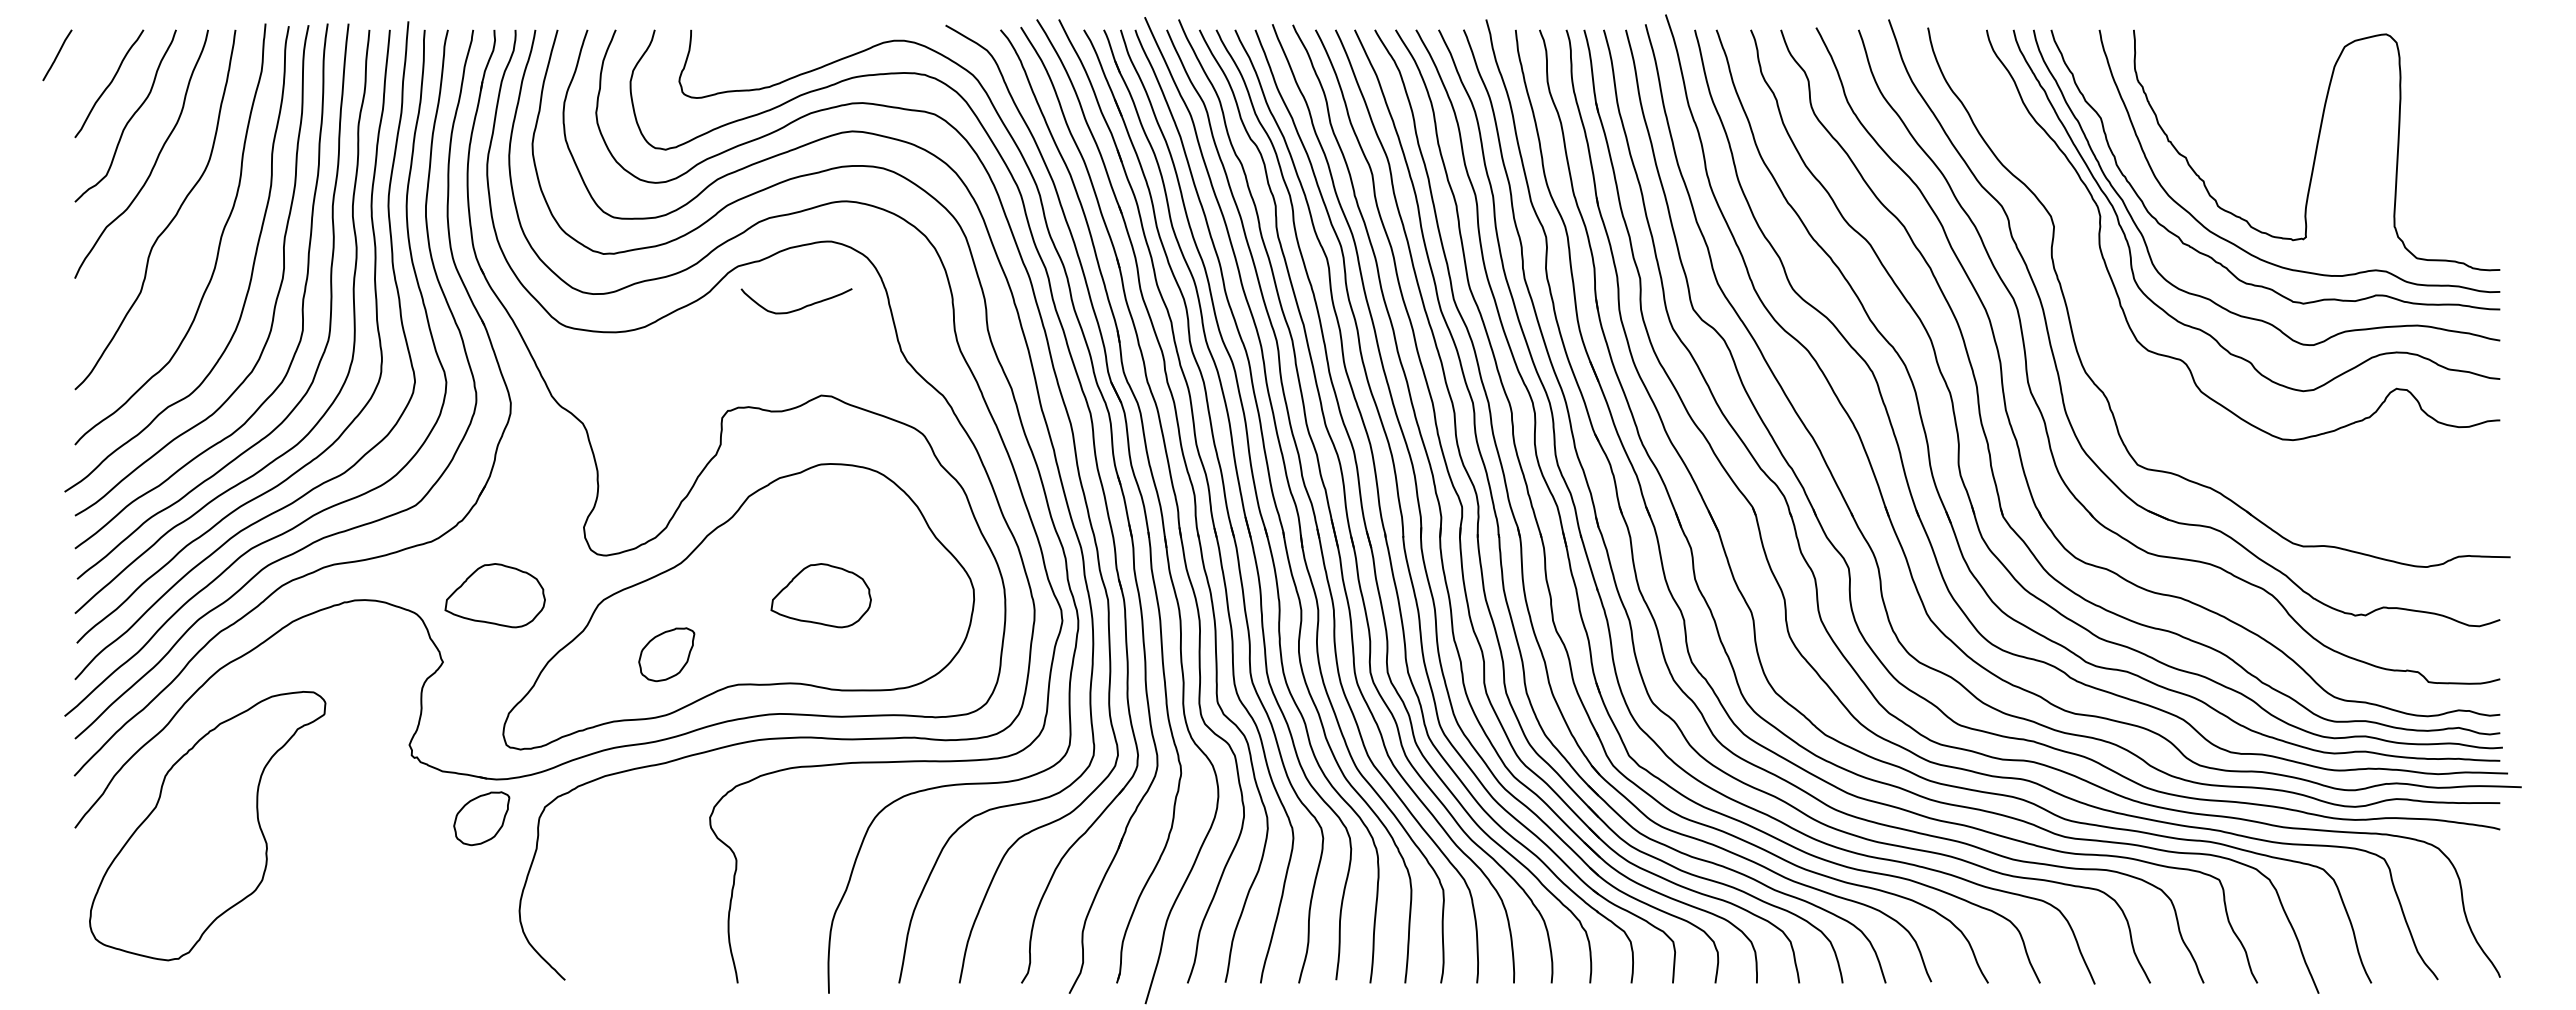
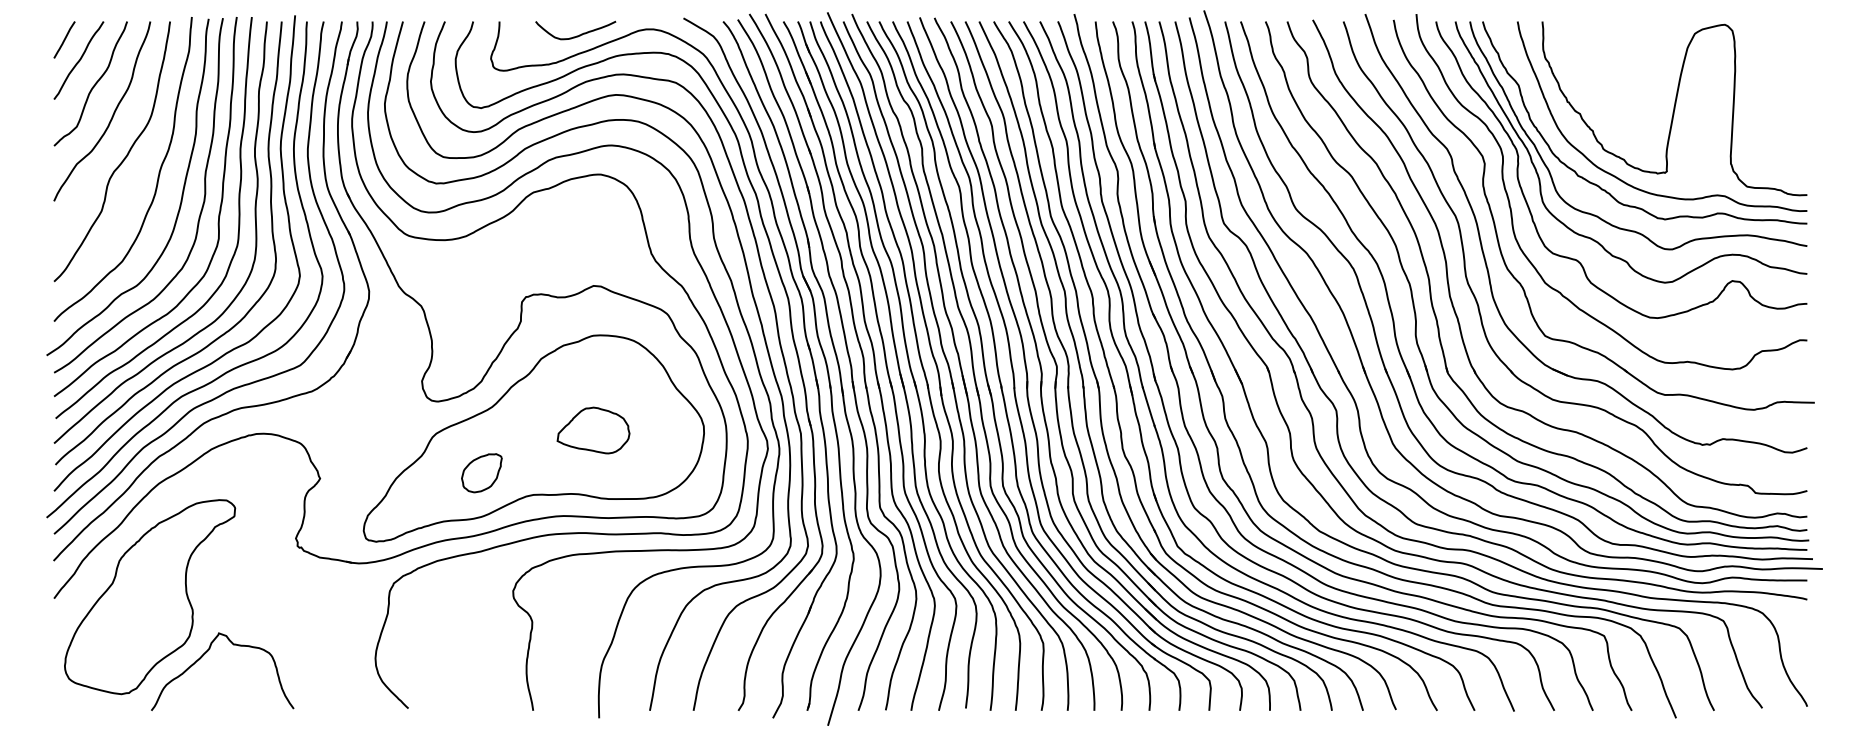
line: (57, 55) -> (64, 40), moved
curve: (2091, 291) -> (1511, 210), added
curve: (798, 308) -> (577, 35), moved
part: (494, 595) -> (357, 430), removed
part: (481, 818) -> (347, 591), removed
curve: (284, 904) -> (205, 653), added

